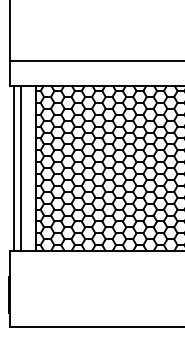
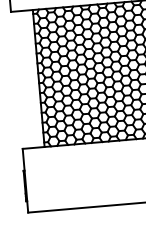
line: (14, 168) -> (20, 80), removed
line: (20, 168) -> (25, 79), removed

